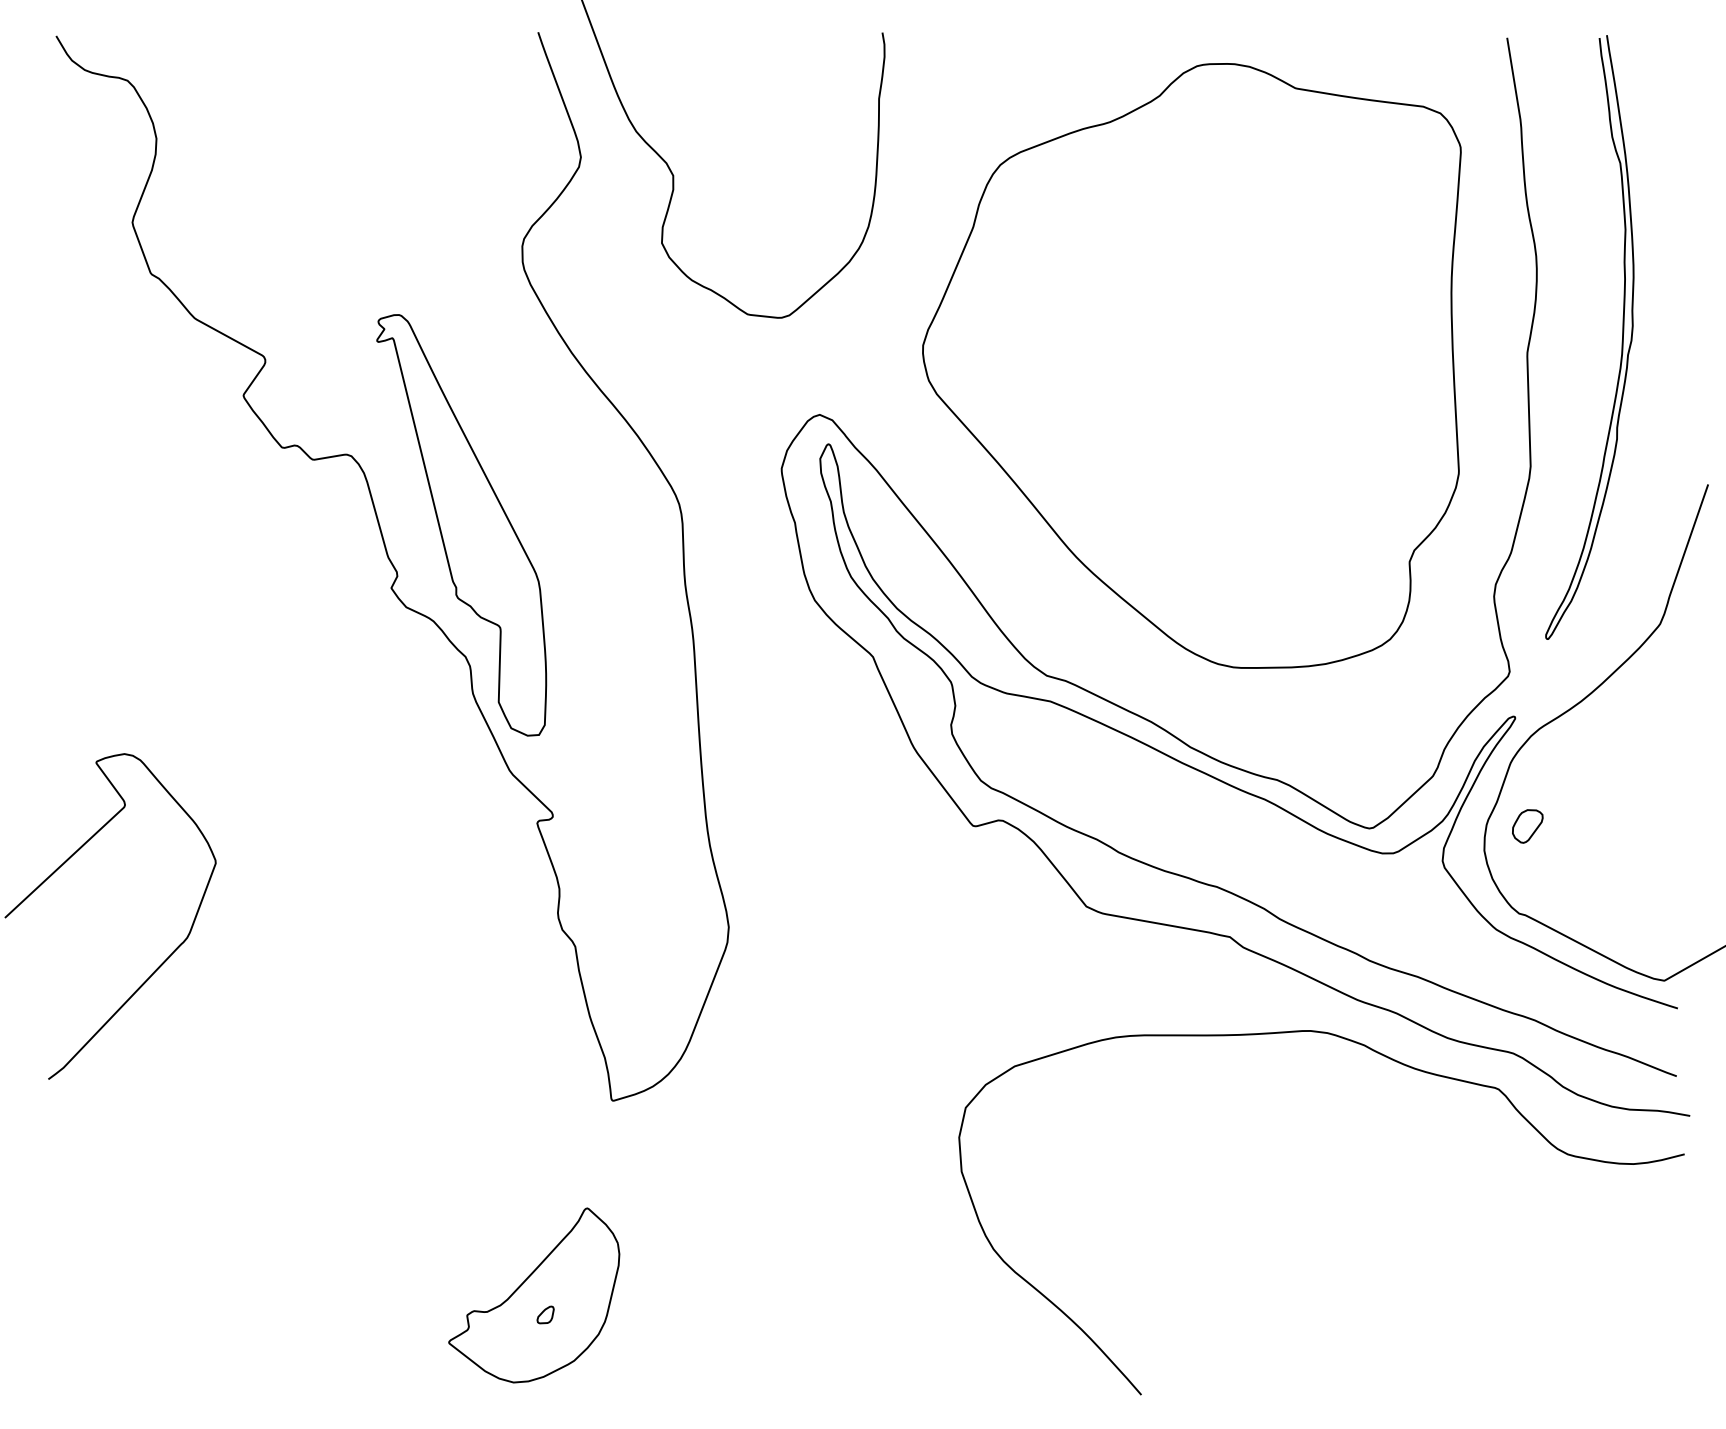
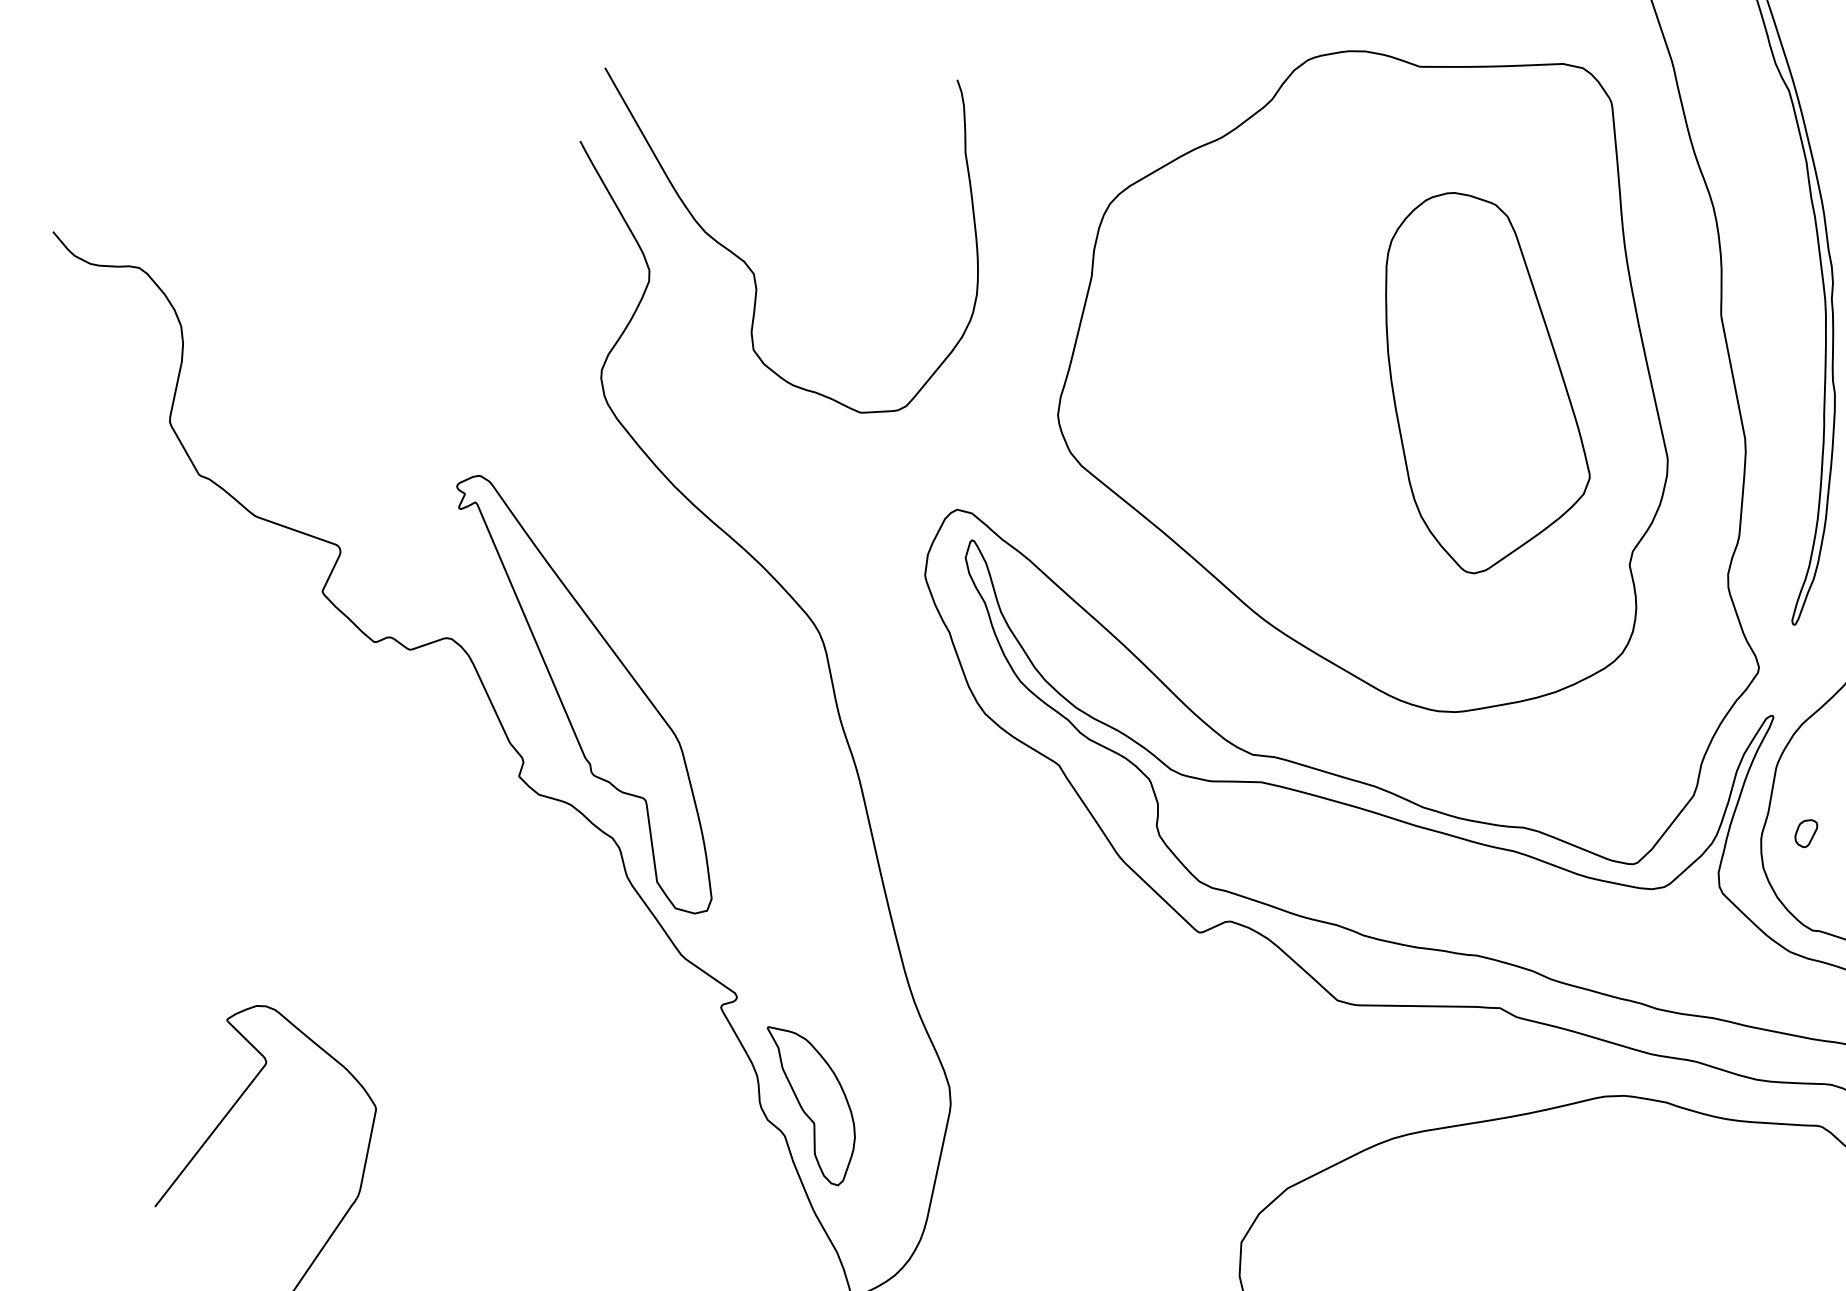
part: (1305, 375) -> (1482, 379), added
part: (1527, 826) -> (1806, 833), size x0.71
part: (606, 922) -> (814, 1104), added

